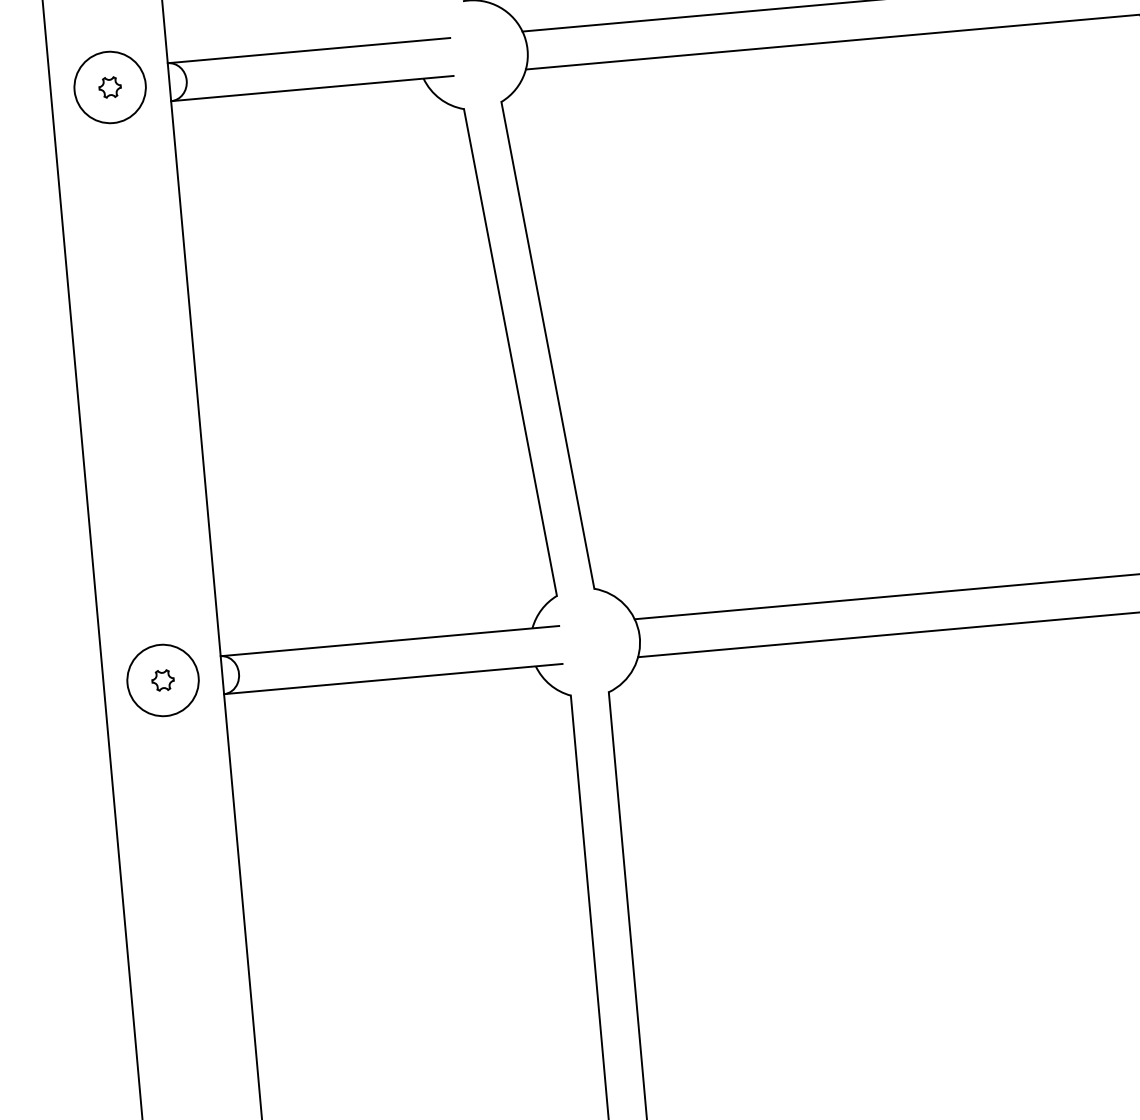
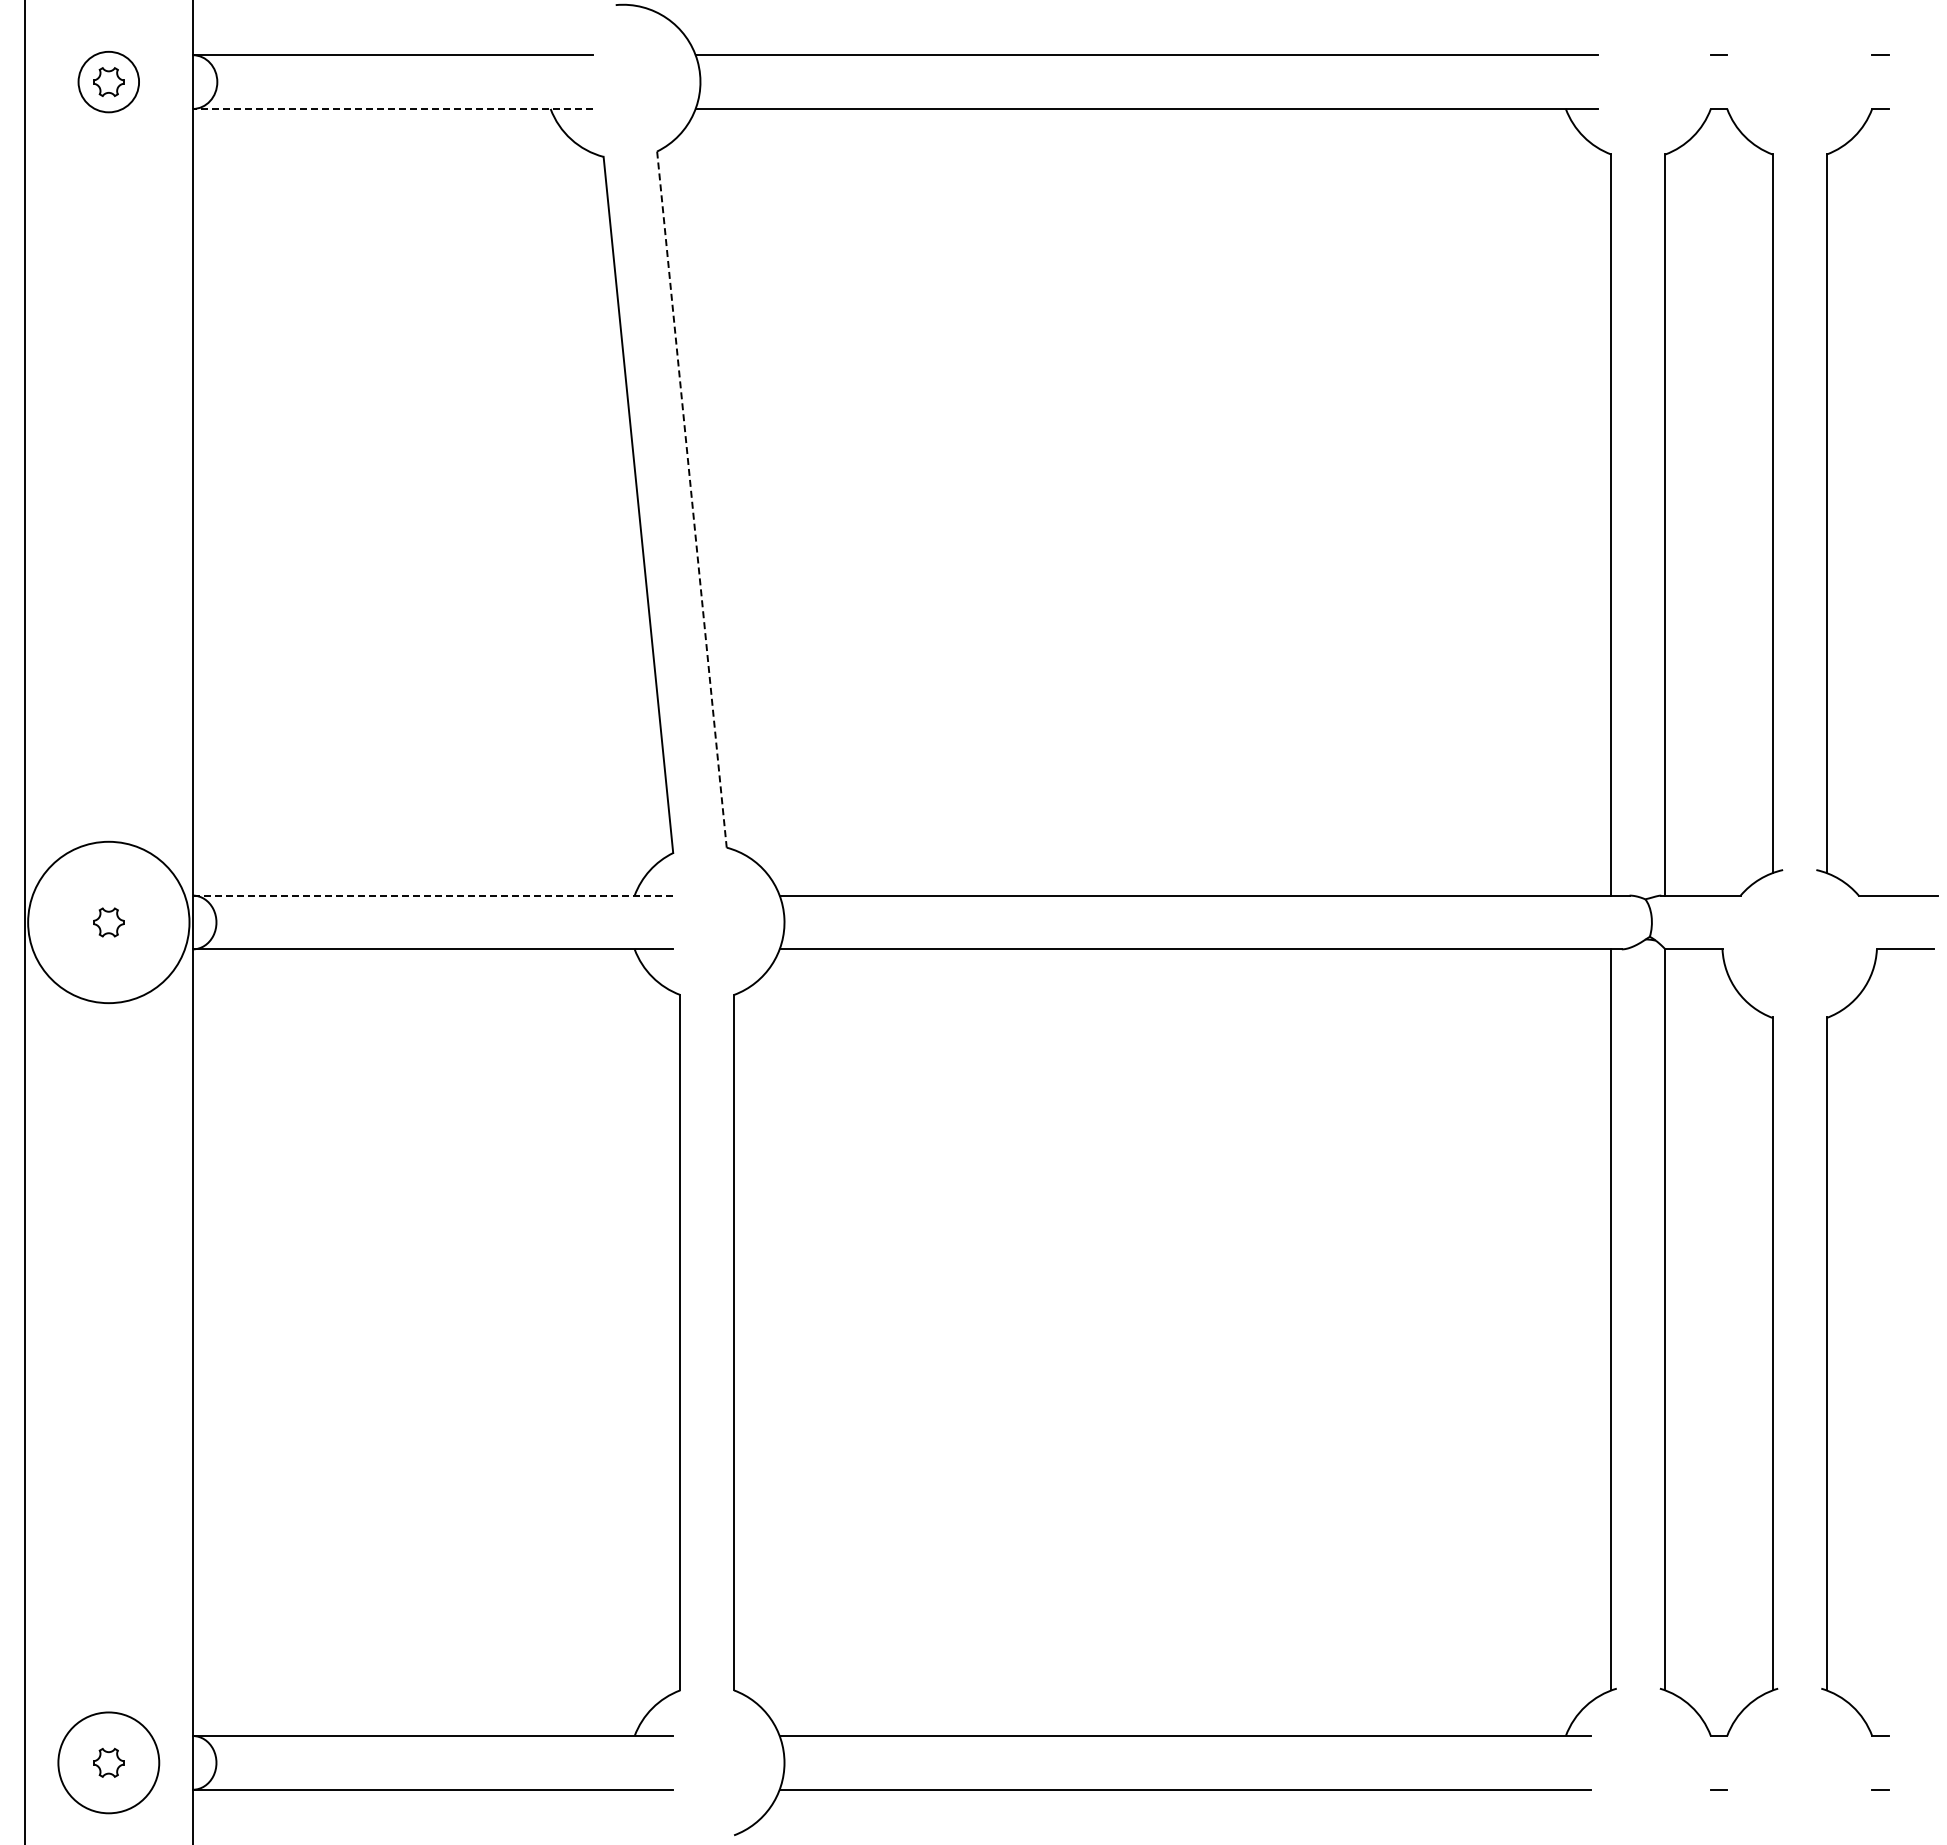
circle: (109, 87) -> (108, 81), size x0.6
line: (311, 88) -> (392, 108), solid -> dashed
line: (547, 345) -> (691, 499), solid -> dashed
line: (389, 641) -> (432, 895), solid -> dashed
circle: (162, 680) -> (108, 922), size x1.6

